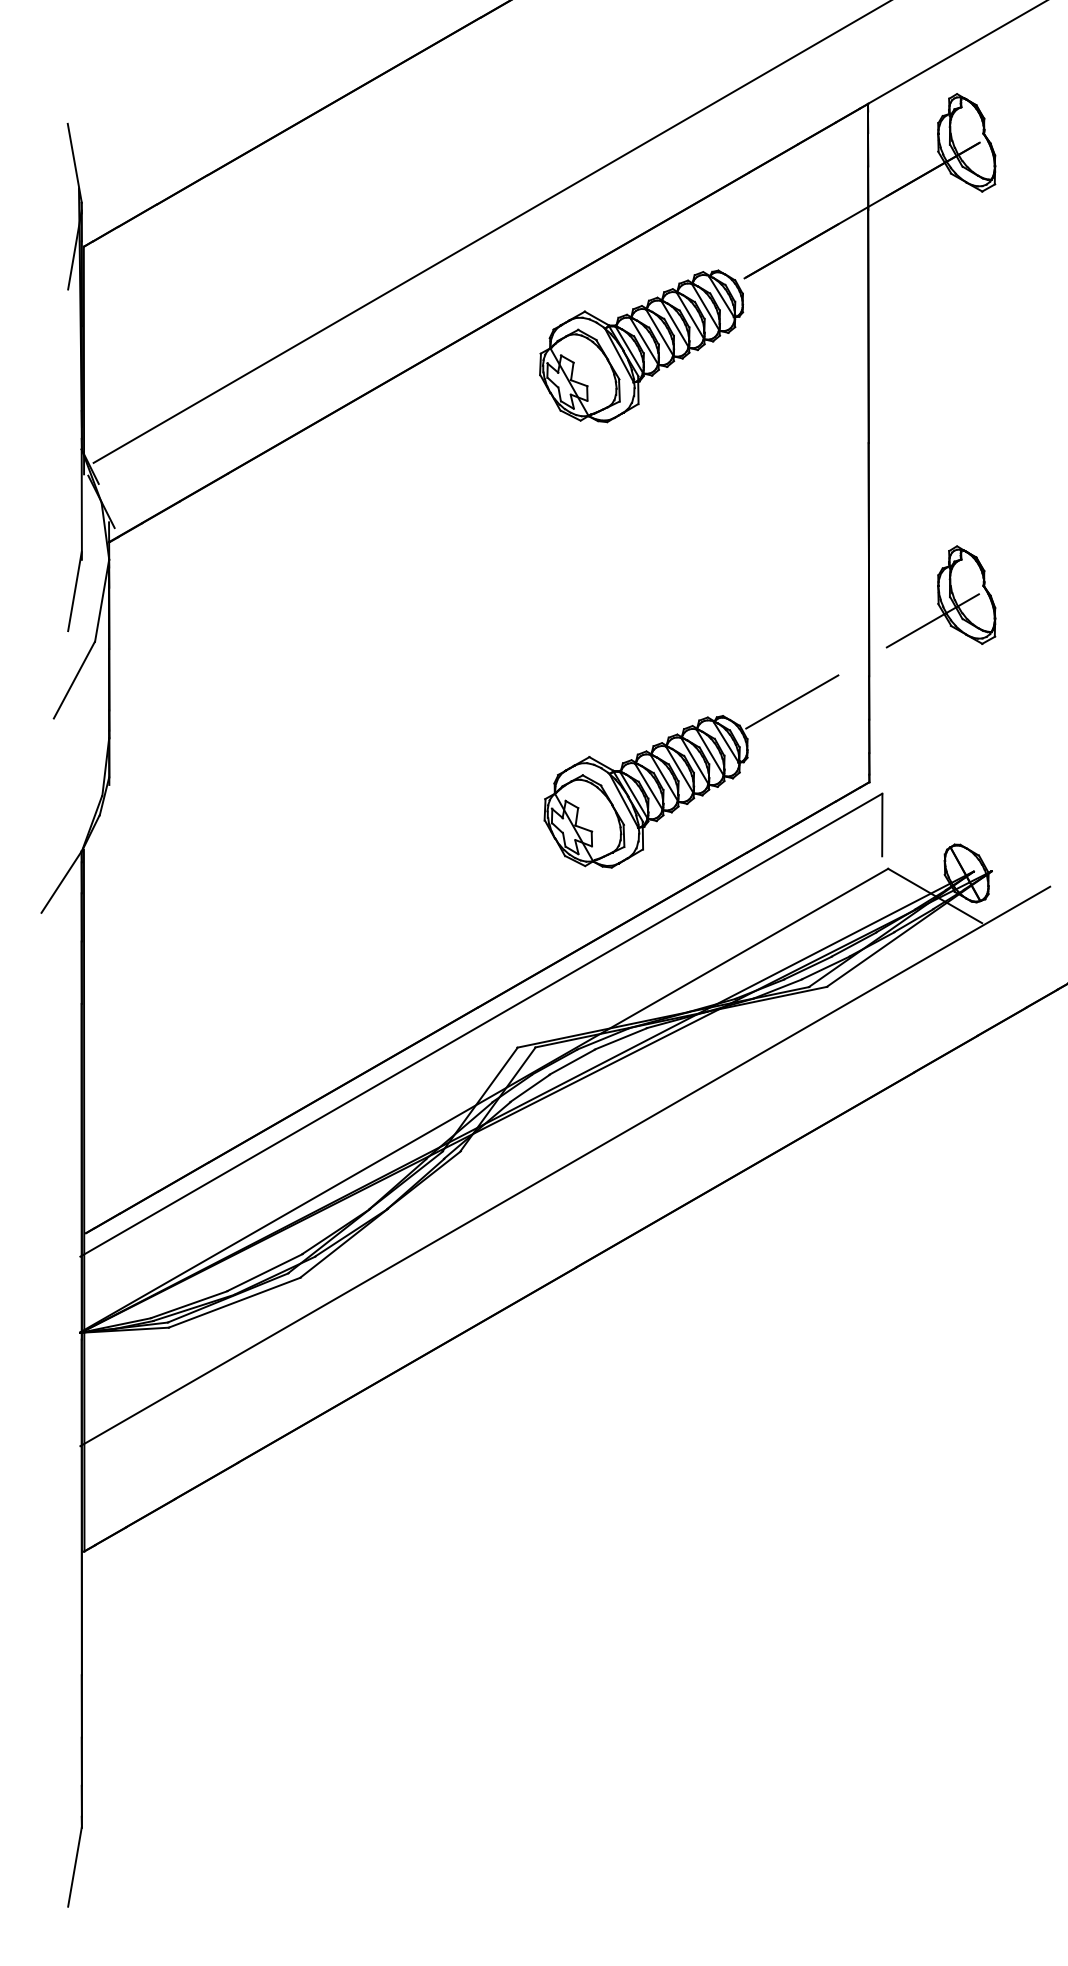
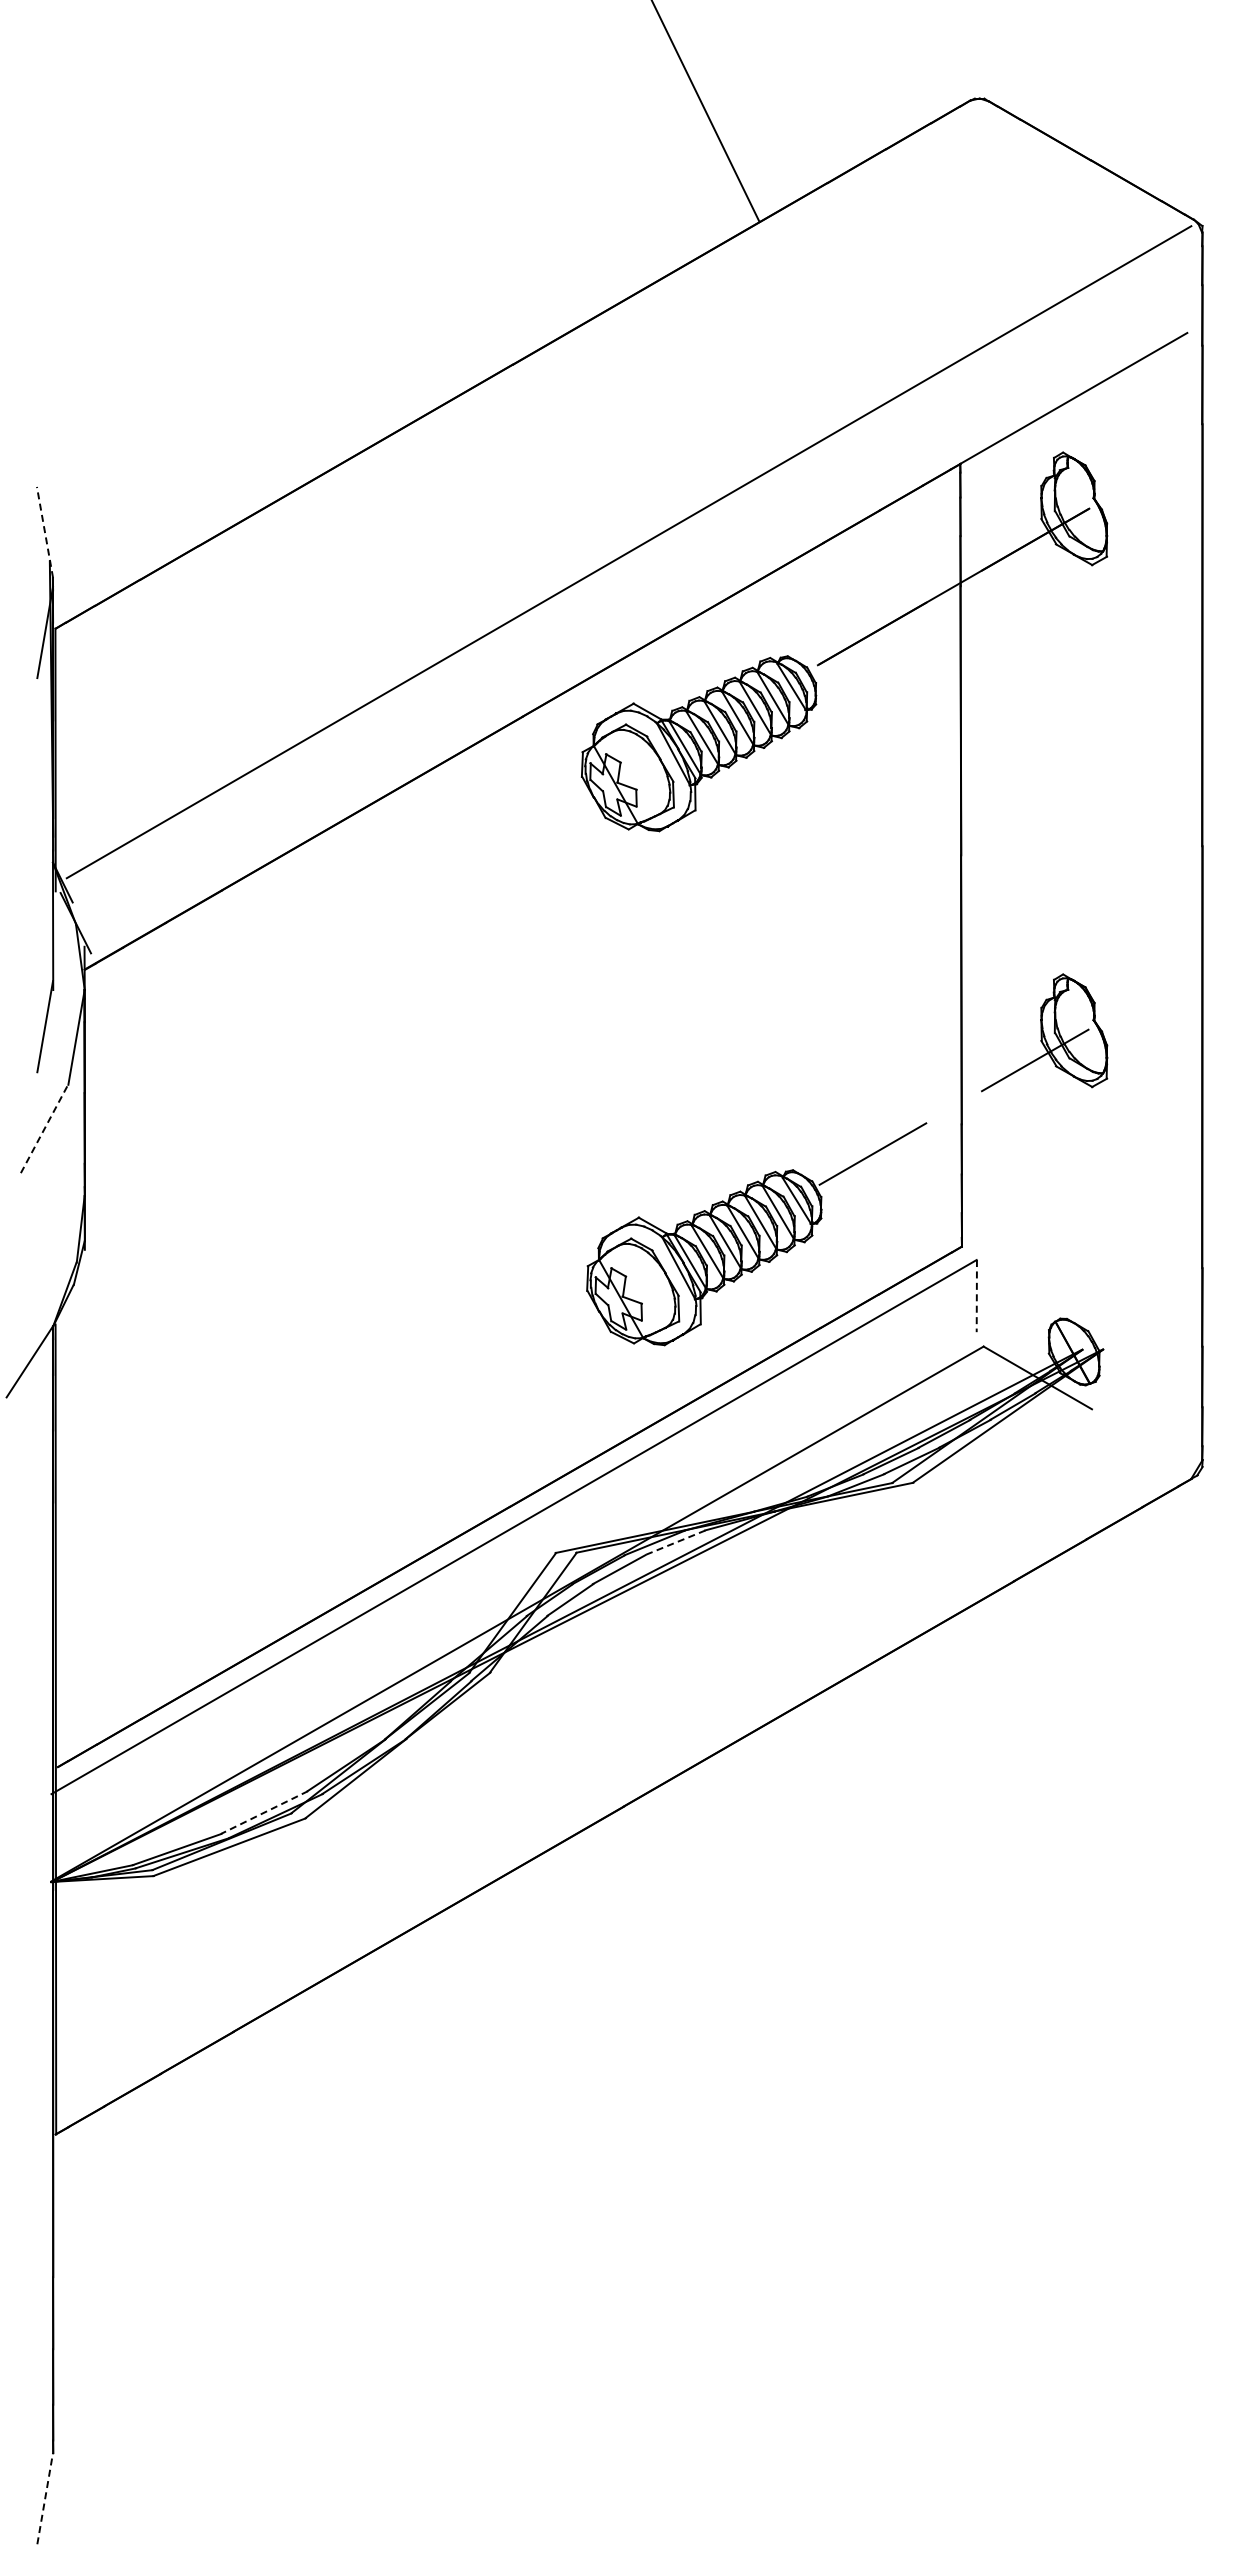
line: (74, 163) -> (44, 532), solid -> dashed
line: (74, 679) -> (44, 1128), solid -> dashed
line: (882, 825) -> (976, 1296), solid -> dashed
line: (621, 1038) -> (675, 1542), solid -> dashed
line: (564, 1165) -> (610, 1689), removed
line: (264, 1272) -> (264, 1812), solid -> dashed
line: (75, 1867) -> (45, 2498), solid -> dashed

